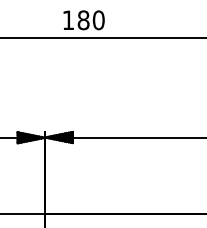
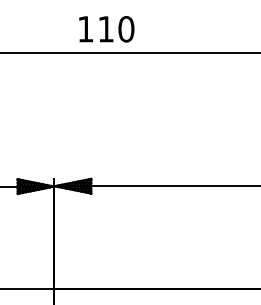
text: (83, 20) -> (105, 29), 180 -> 110

